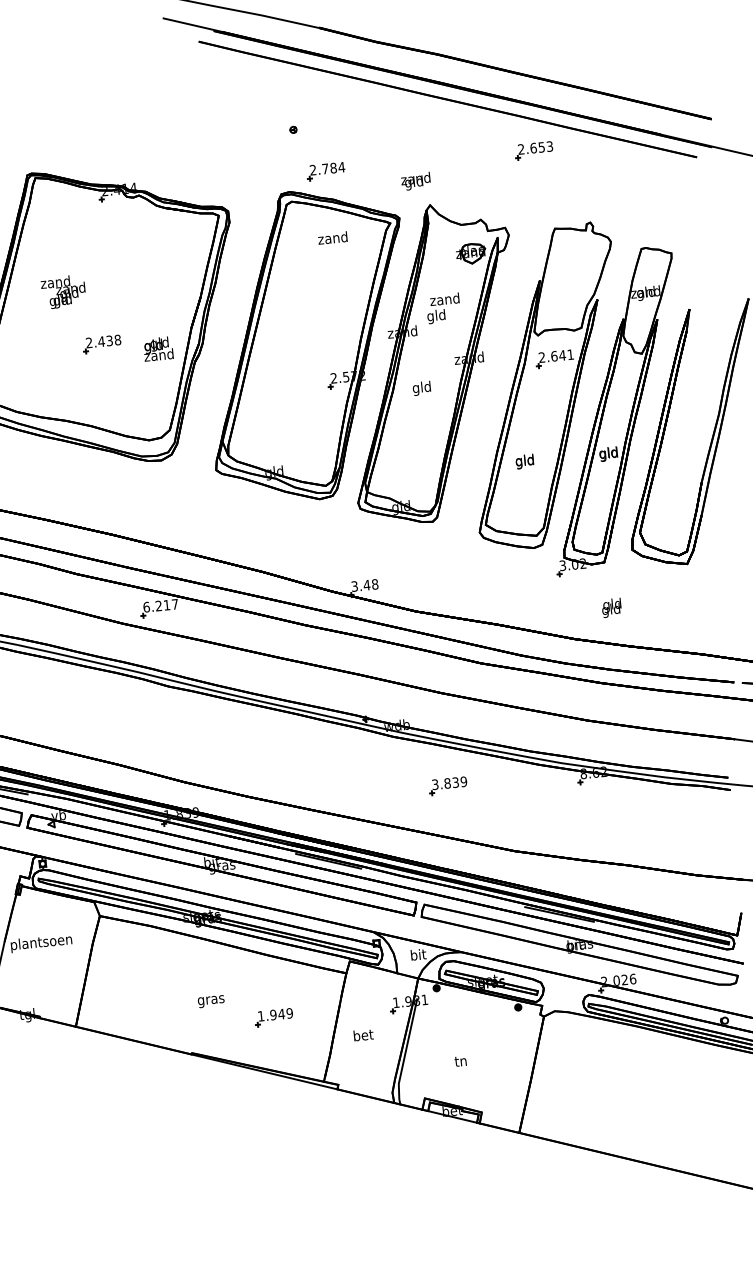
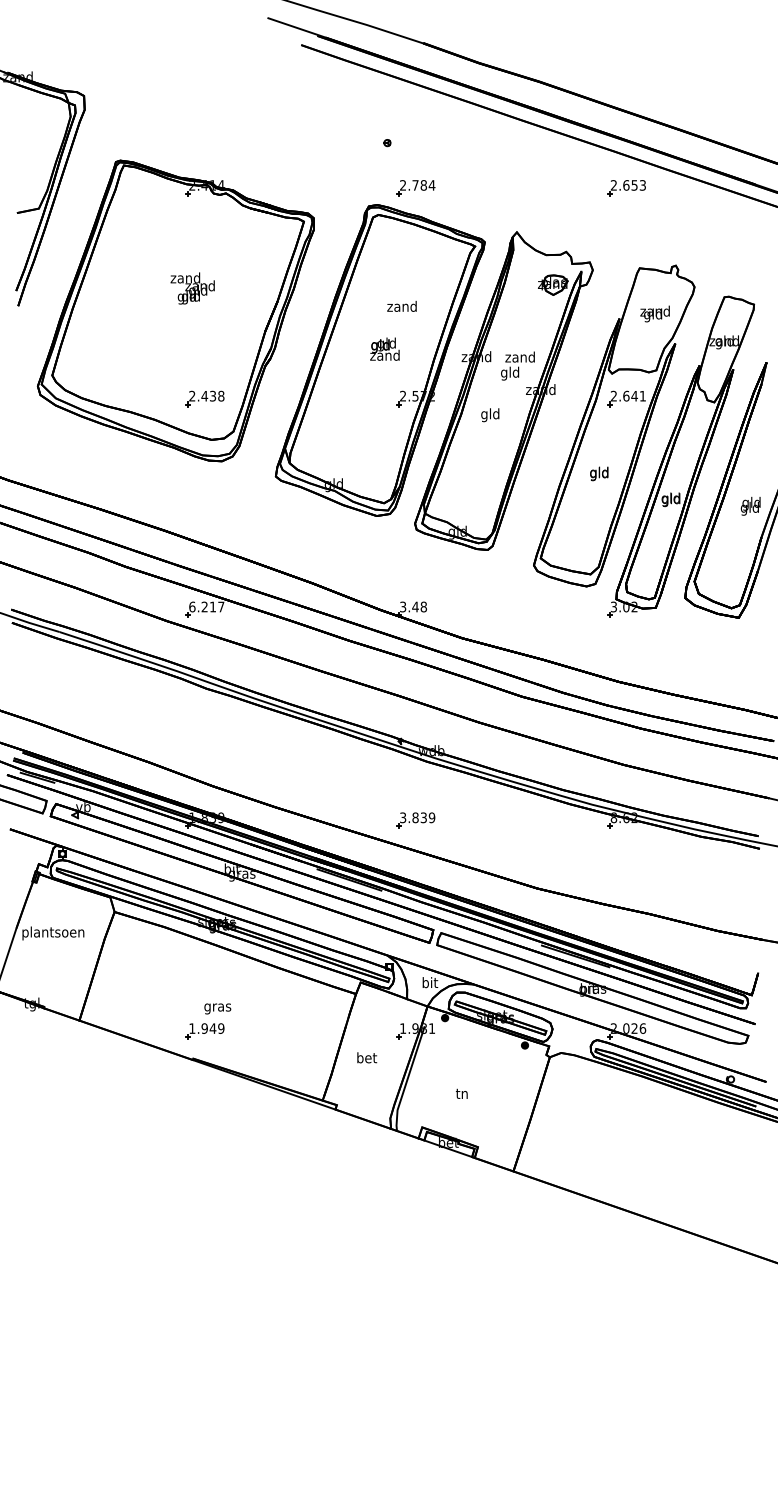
text: (415, 181) -> (654, 313), moved
text: (332, 238) -> (401, 306), moved
text: (63, 291) -> (192, 288), moved
text: (442, 307) -> (517, 365), moved
part: (101, 343) -> (204, 398), moved
text: (157, 348) -> (384, 348), moved
text: (525, 461) -> (599, 473), moved
text: (611, 608) -> (750, 506), moved
part: (447, 786) -> (415, 820), moved
part: (273, 1017) -> (204, 1031), moved

